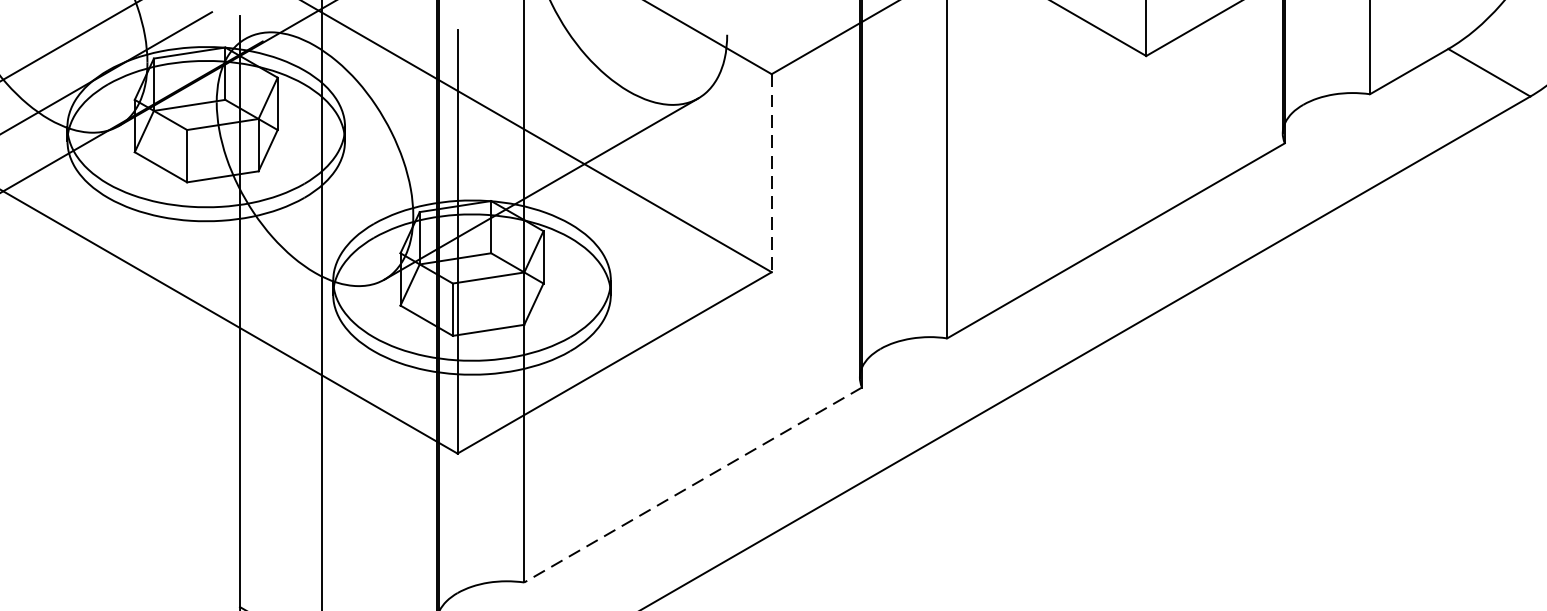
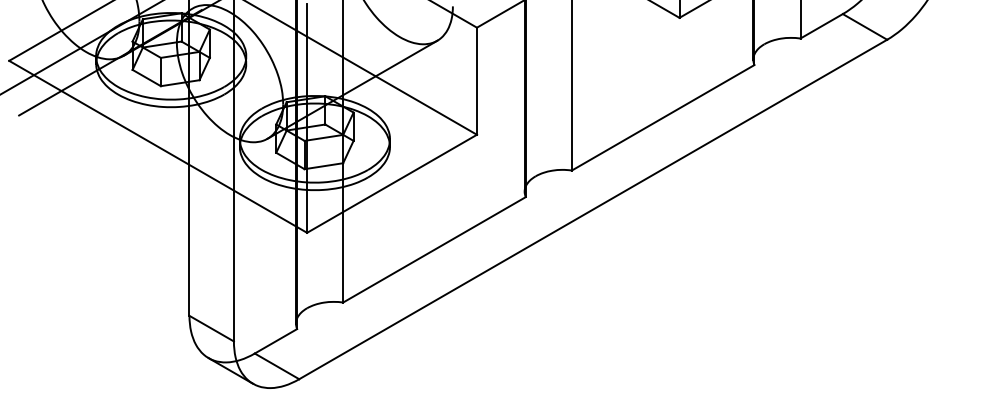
line: (770, 173) -> (476, 81), dashed -> solid
line: (693, 486) -> (434, 250), dashed -> solid

